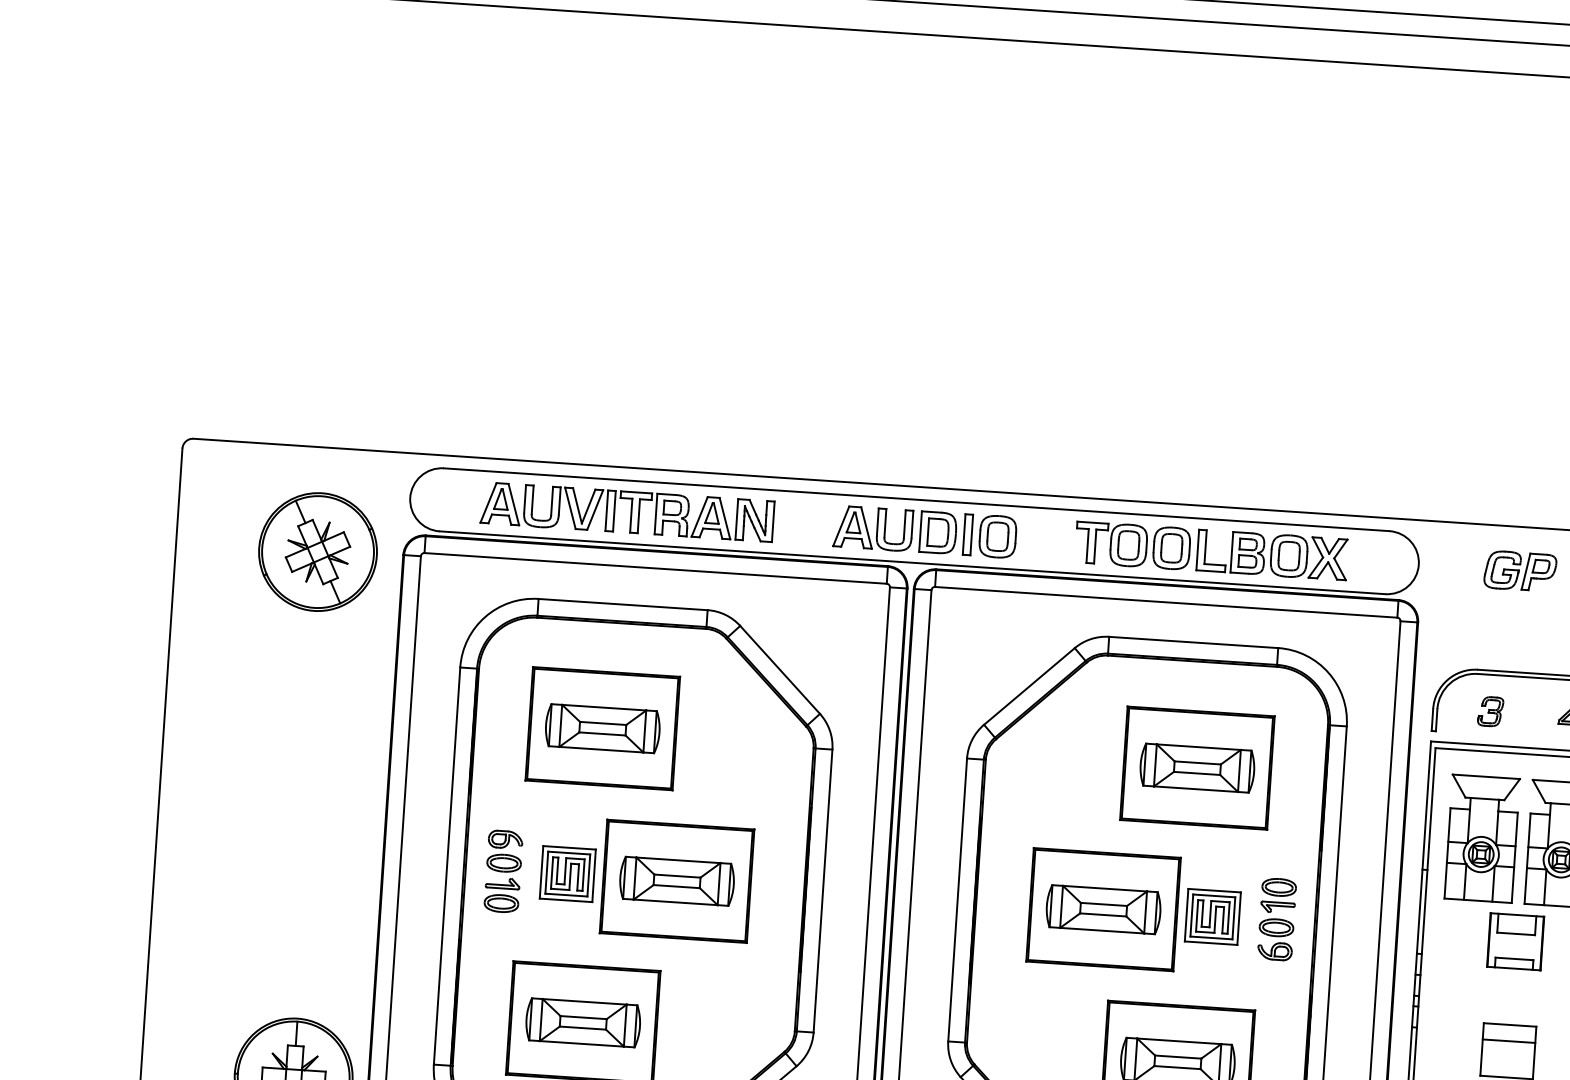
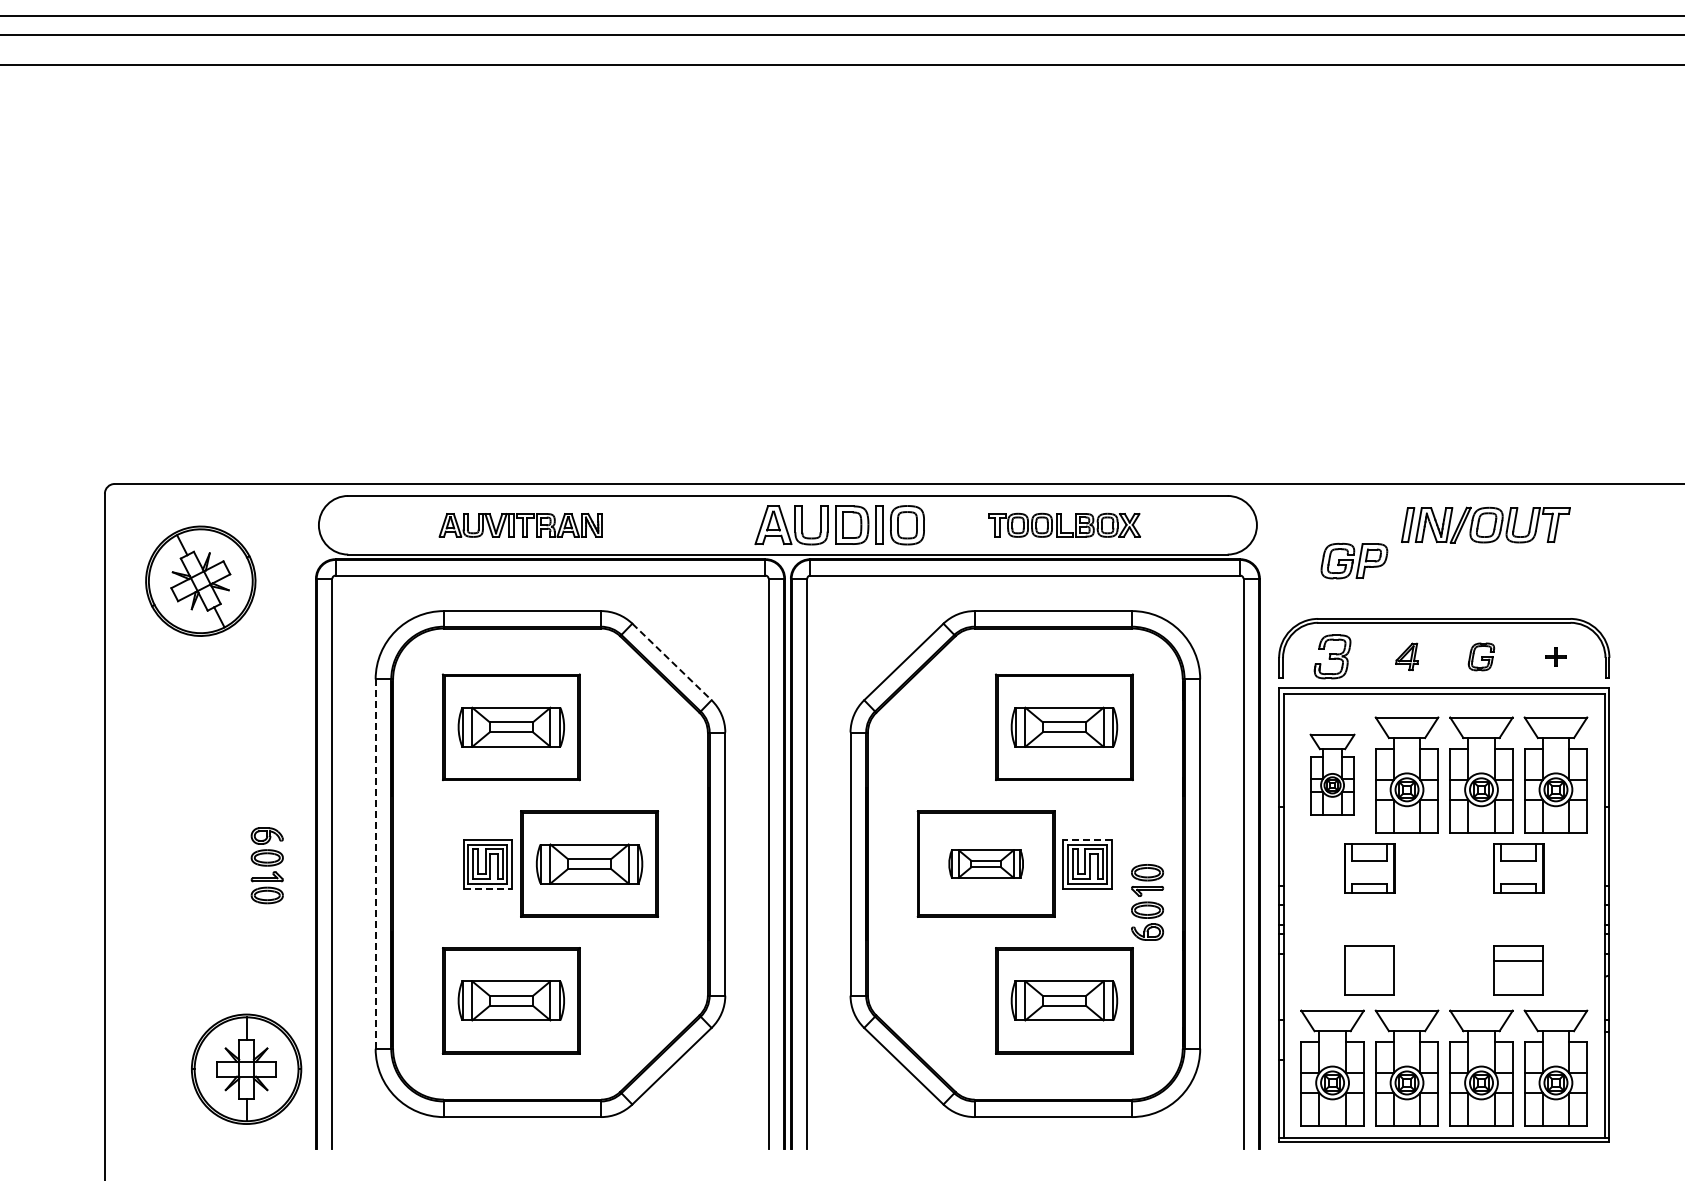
part: (627, 512) -> (520, 525), size x0.6
part: (924, 532) -> (839, 525), moved
part: (317, 551) -> (200, 580), moved
part: (1211, 551) -> (1064, 525), size x0.6
part: (1520, 570) -> (1354, 560), moved
line: (780, 670) -> (672, 662), solid -> dashed
part: (1490, 711) -> (1332, 656), size x1.6
part: (1482, 838) -> (1332, 774), size x0.7
line: (446, 866) -> (375, 864), solid -> dashed
part: (502, 871) -> (266, 865), moved
line: (1214, 890) -> (1087, 839), solid -> dashed
line: (566, 900) -> (488, 888), solid -> dashed
part: (1102, 908) -> (985, 863), size x0.7
part: (1277, 919) -> (1147, 902), moved
line: (1508, 1040) -> (1369, 960), removed

